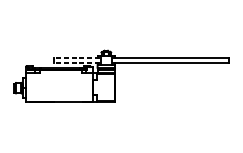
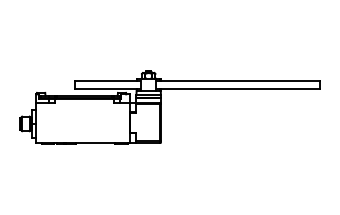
line: (76, 57) -> (107, 81), dashed -> solid
line: (76, 62) -> (107, 88), dashed -> solid

